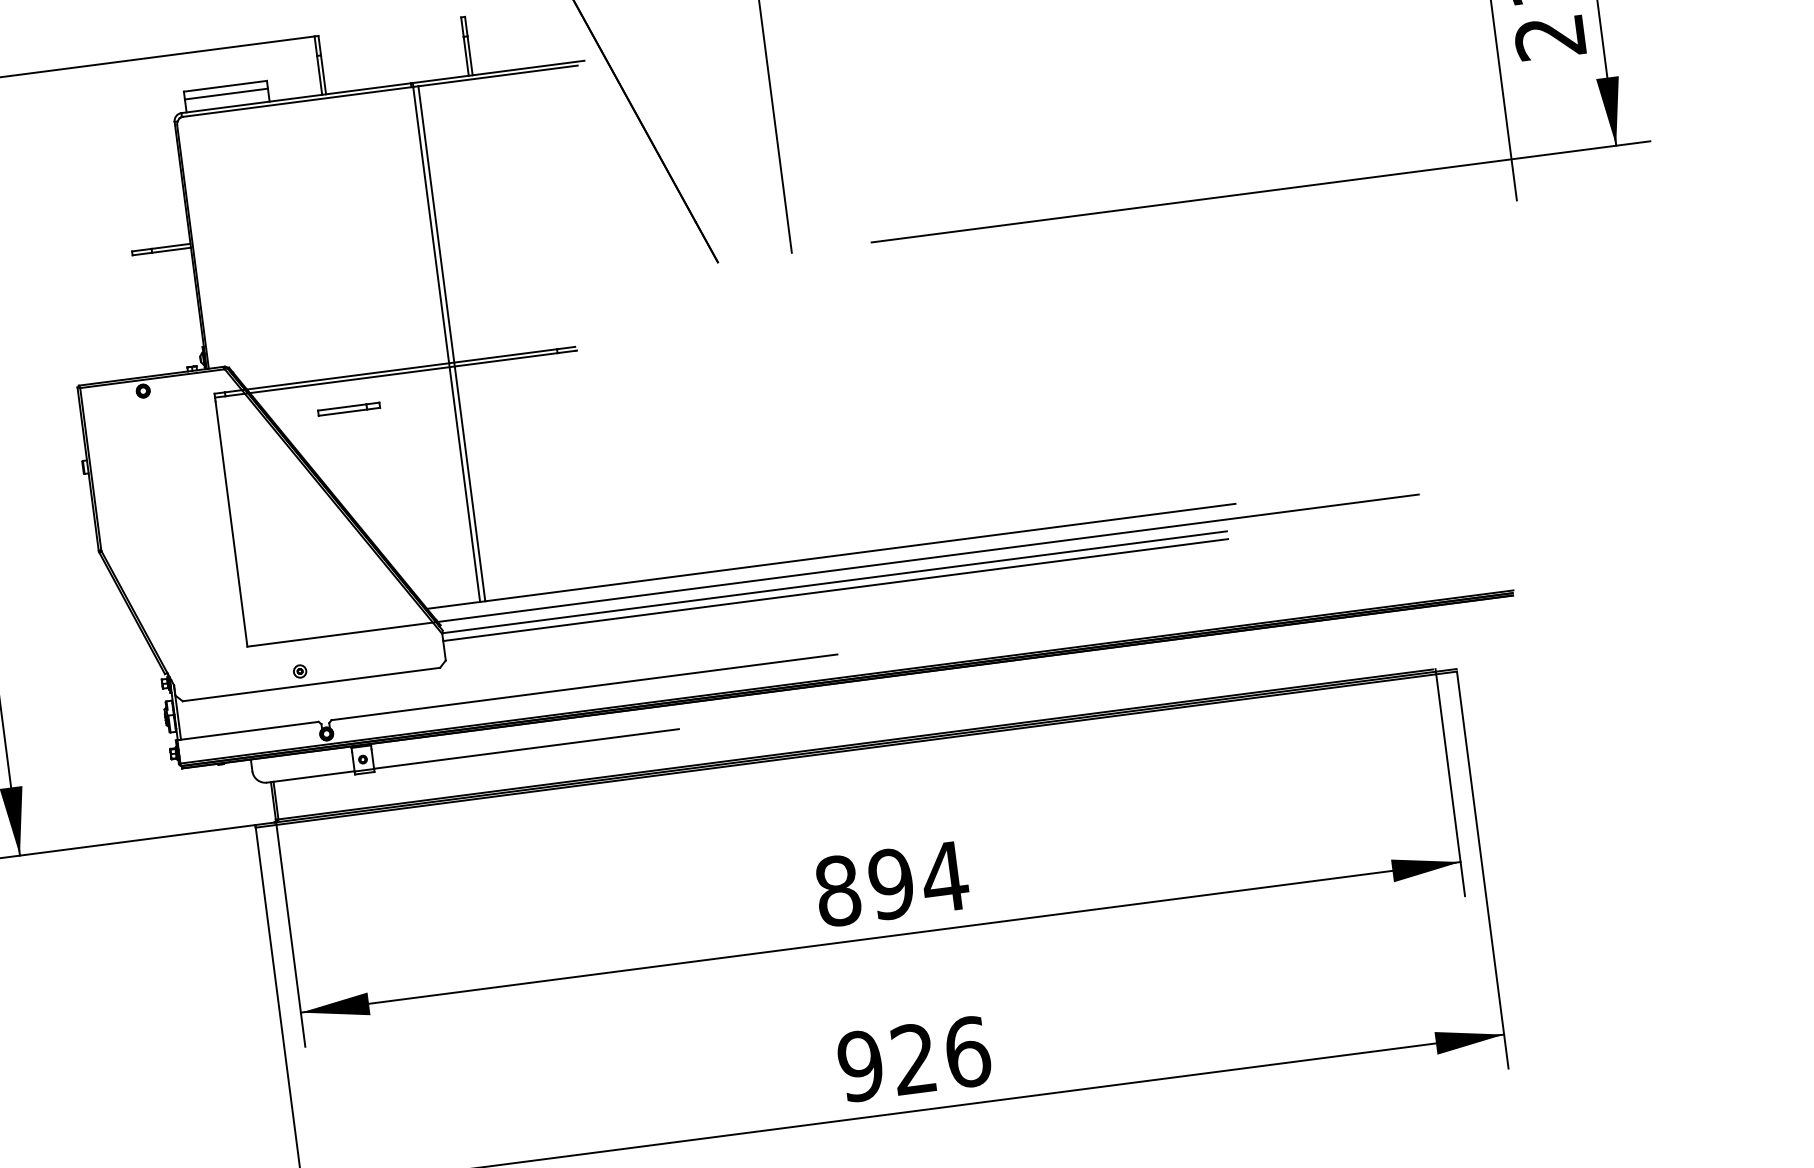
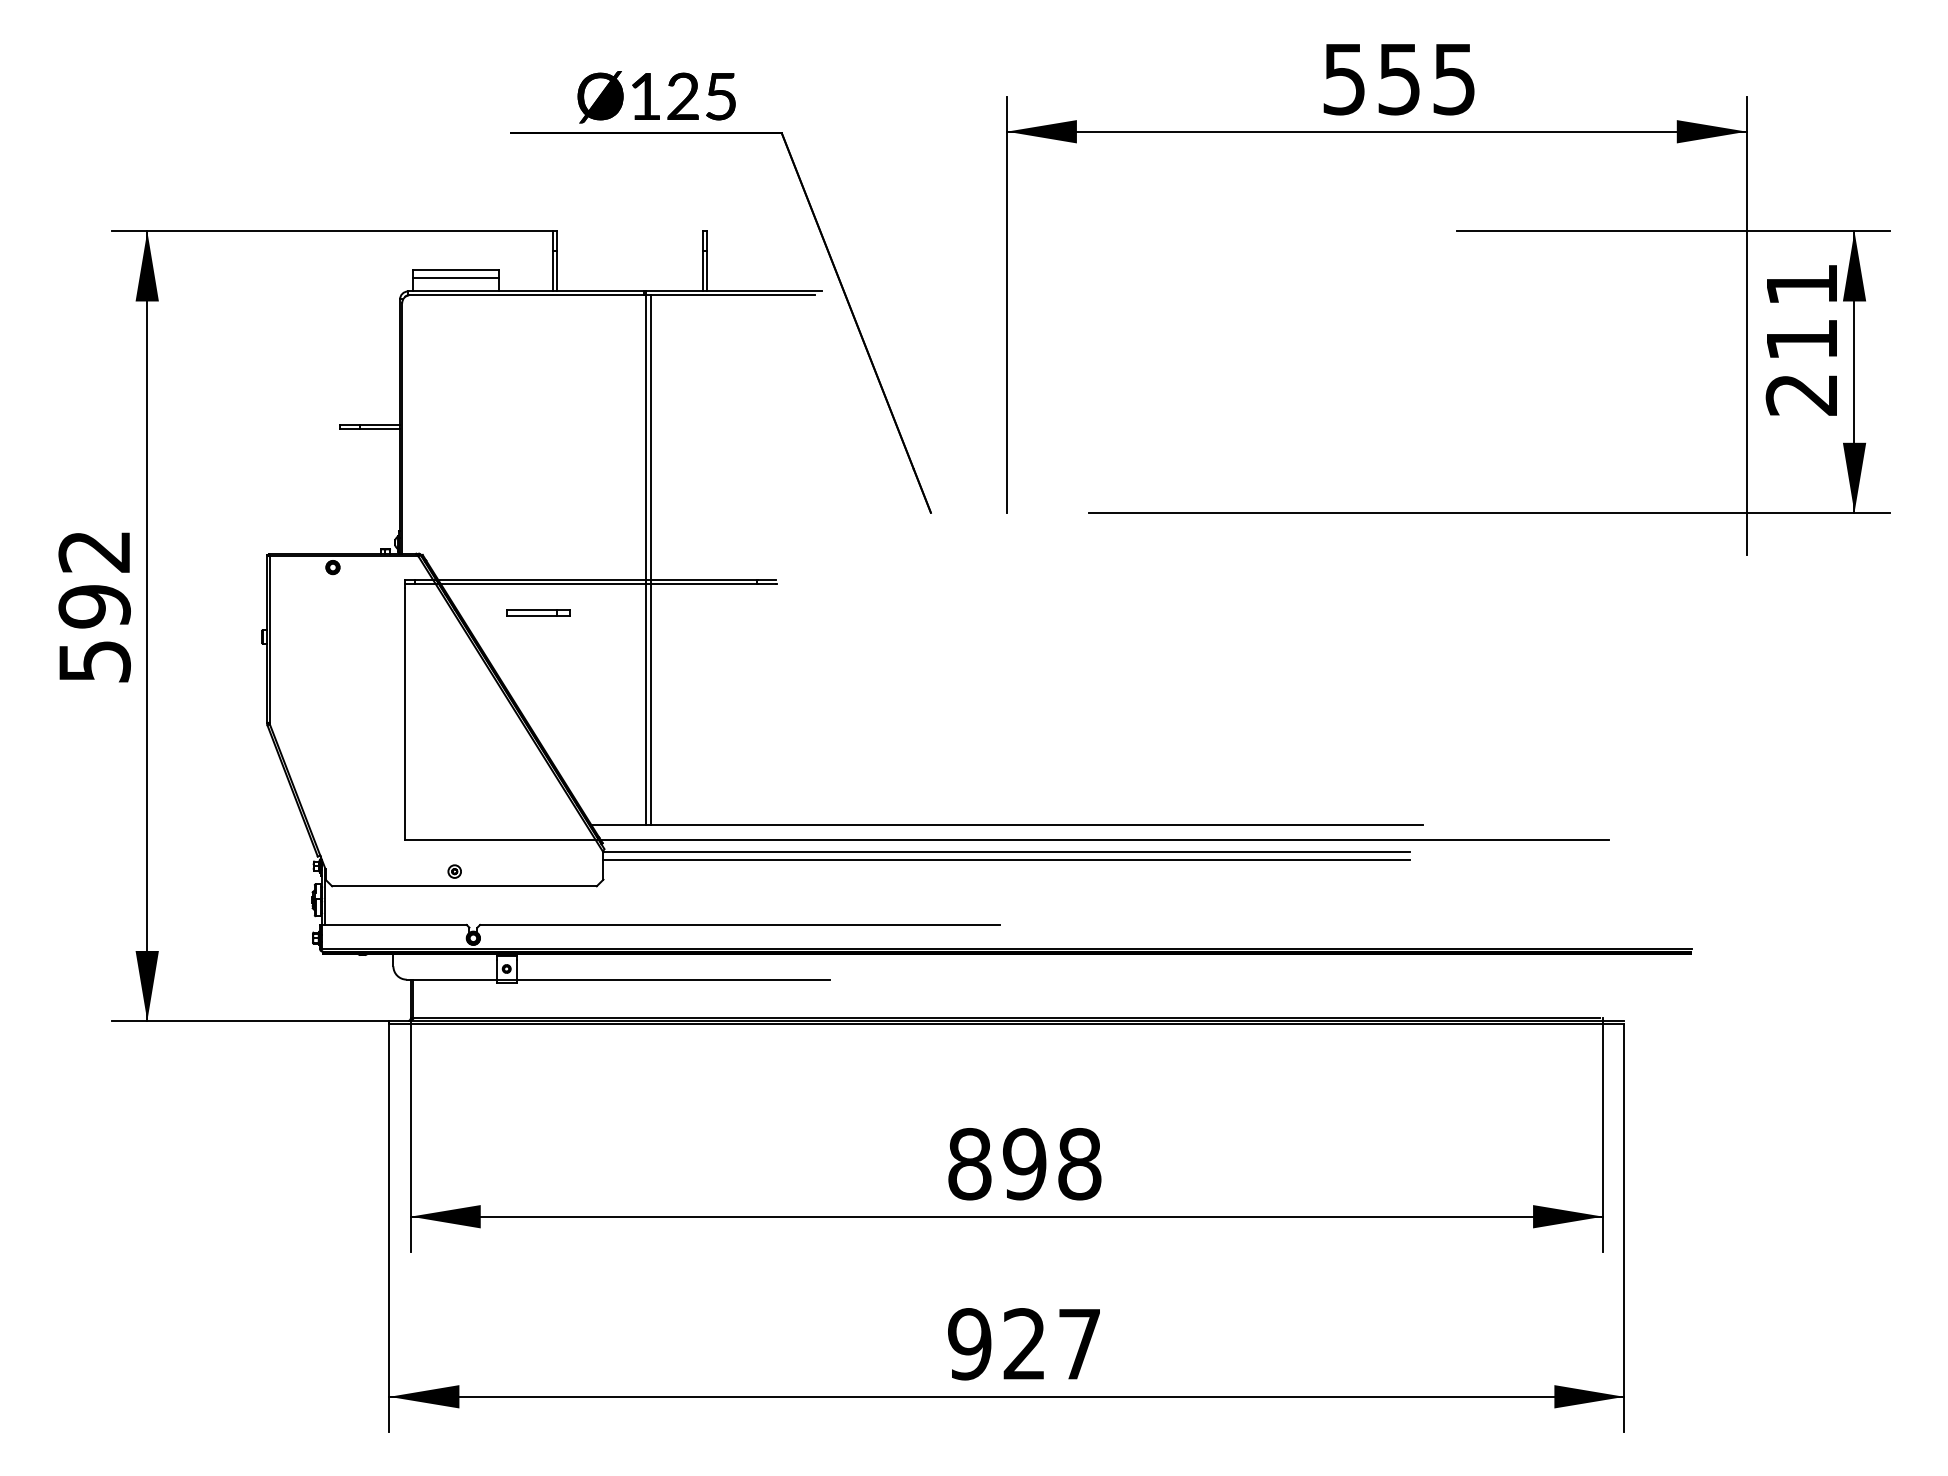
text: (944, 877) -> (1079, 1164), 894 -> 898
text: (967, 1052) -> (1079, 1344), 926 -> 927

